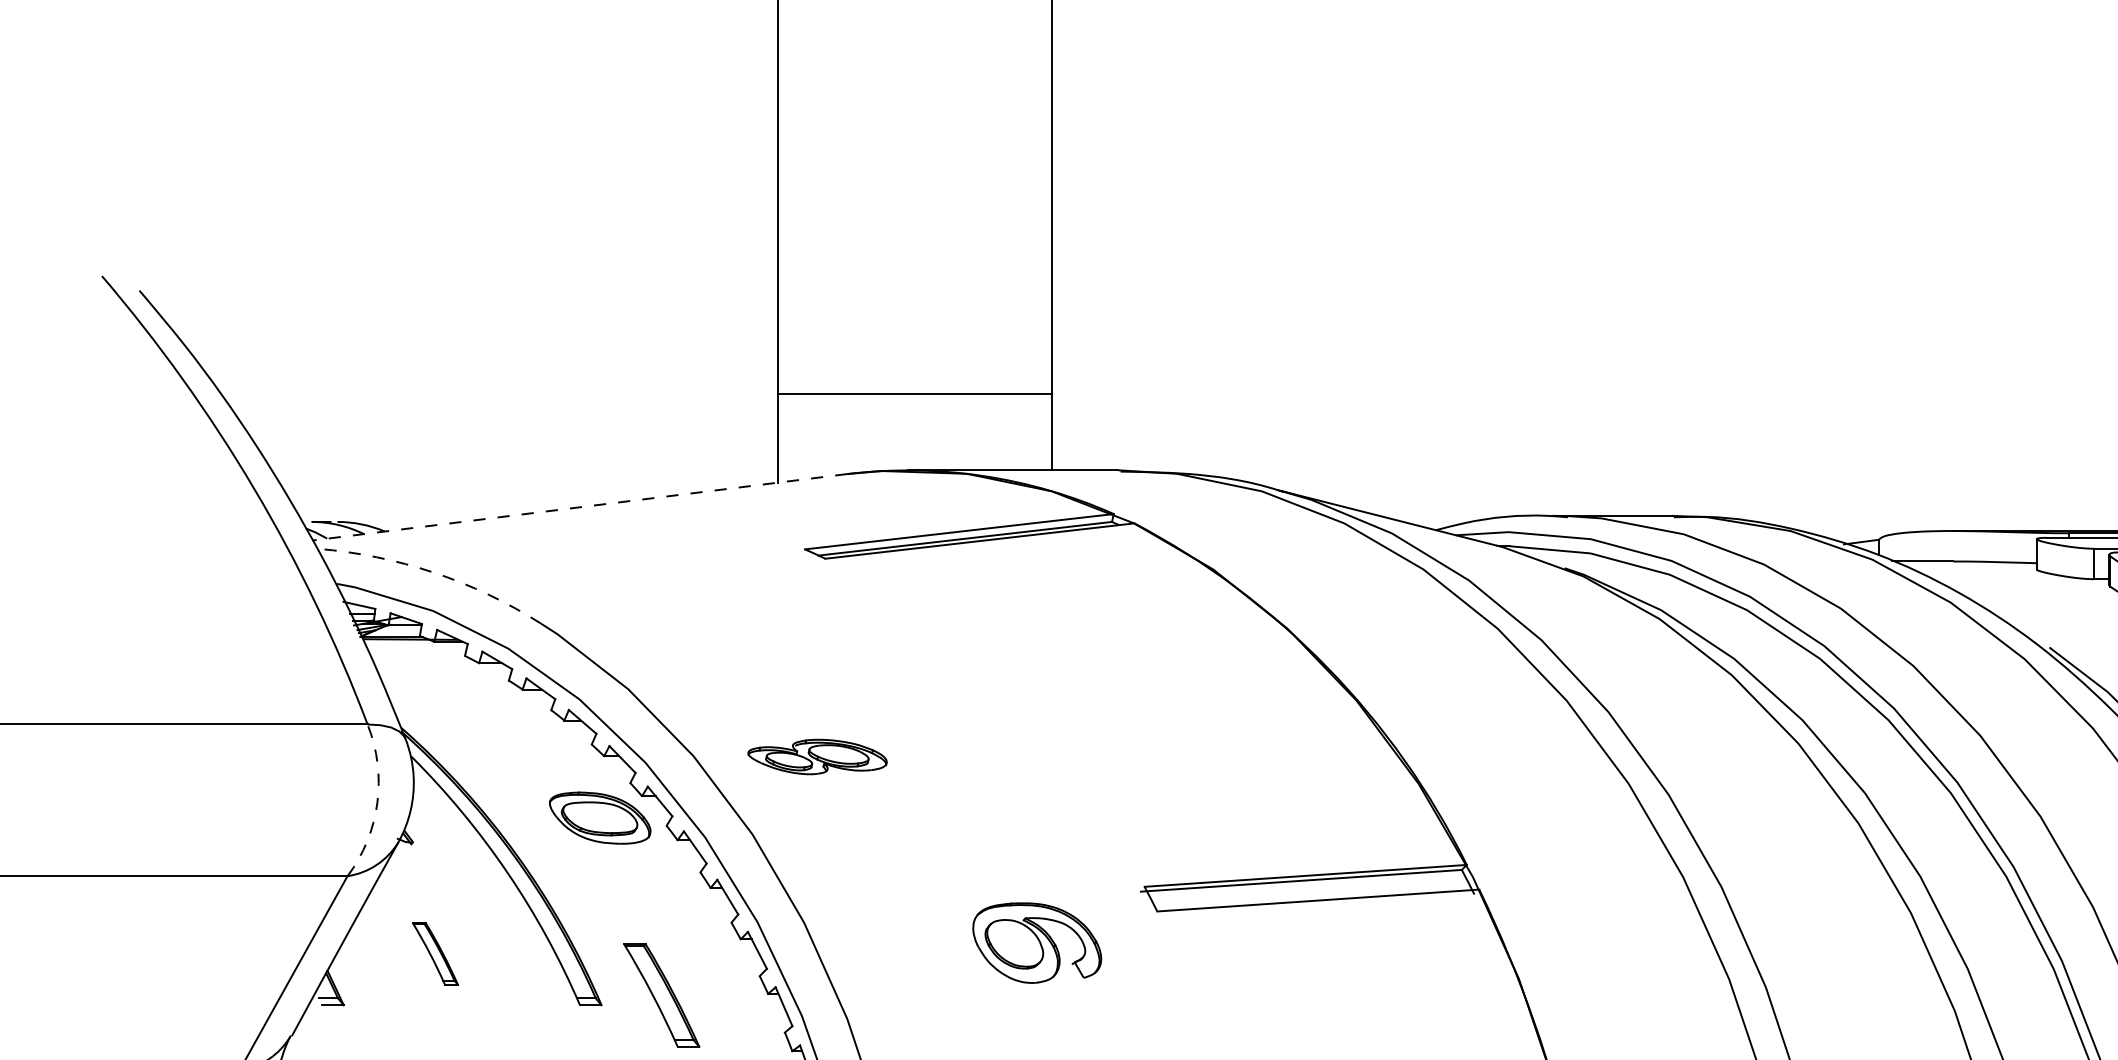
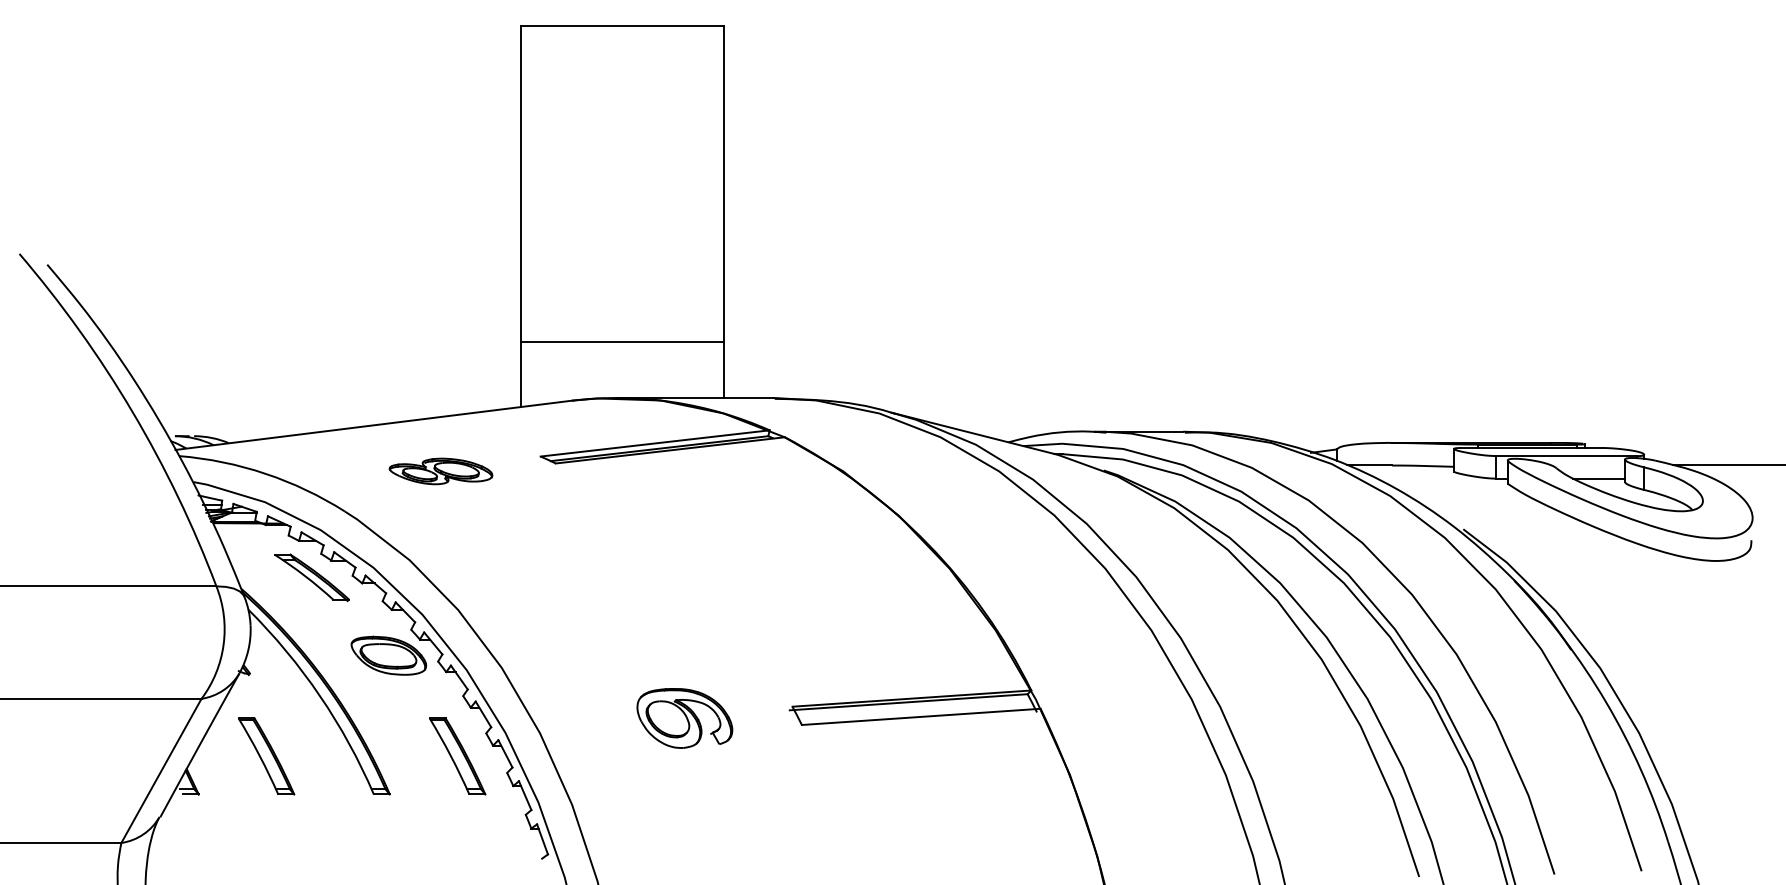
line: (579, 507) -> (373, 425), dashed -> solid
arc: (433, 572) -> (265, 473), dashed -> solid
part: (495, 712) -> (311, 577), added
part: (816, 757) -> (440, 471), moved
arc: (377, 802) -> (223, 644), dashed -> solid
part: (1036, 943) -> (684, 718), moved
part: (435, 953) -> (266, 756), size x1.67
part: (661, 995) -> (457, 756), moved

